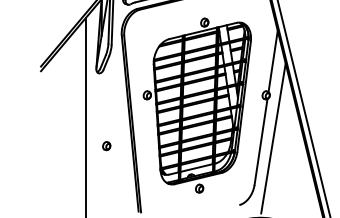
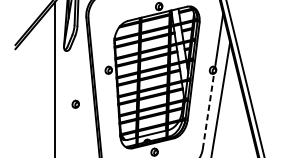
line: (261, 141) -> (208, 110), solid -> dashed
part: (106, 146) -> (75, 104), moved

